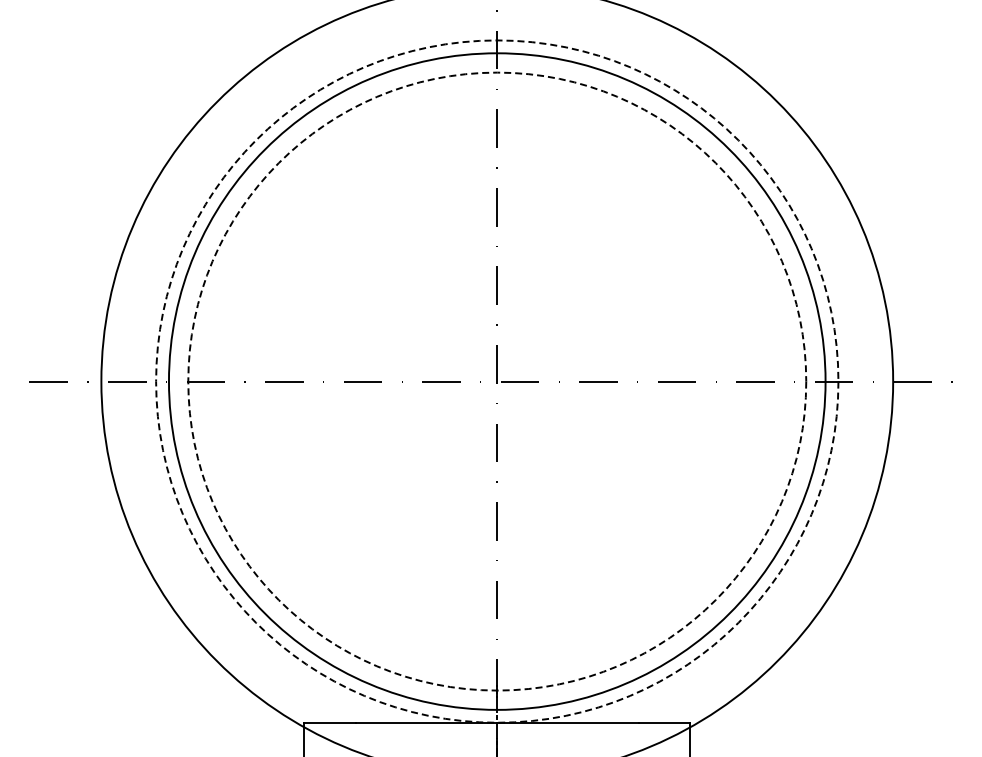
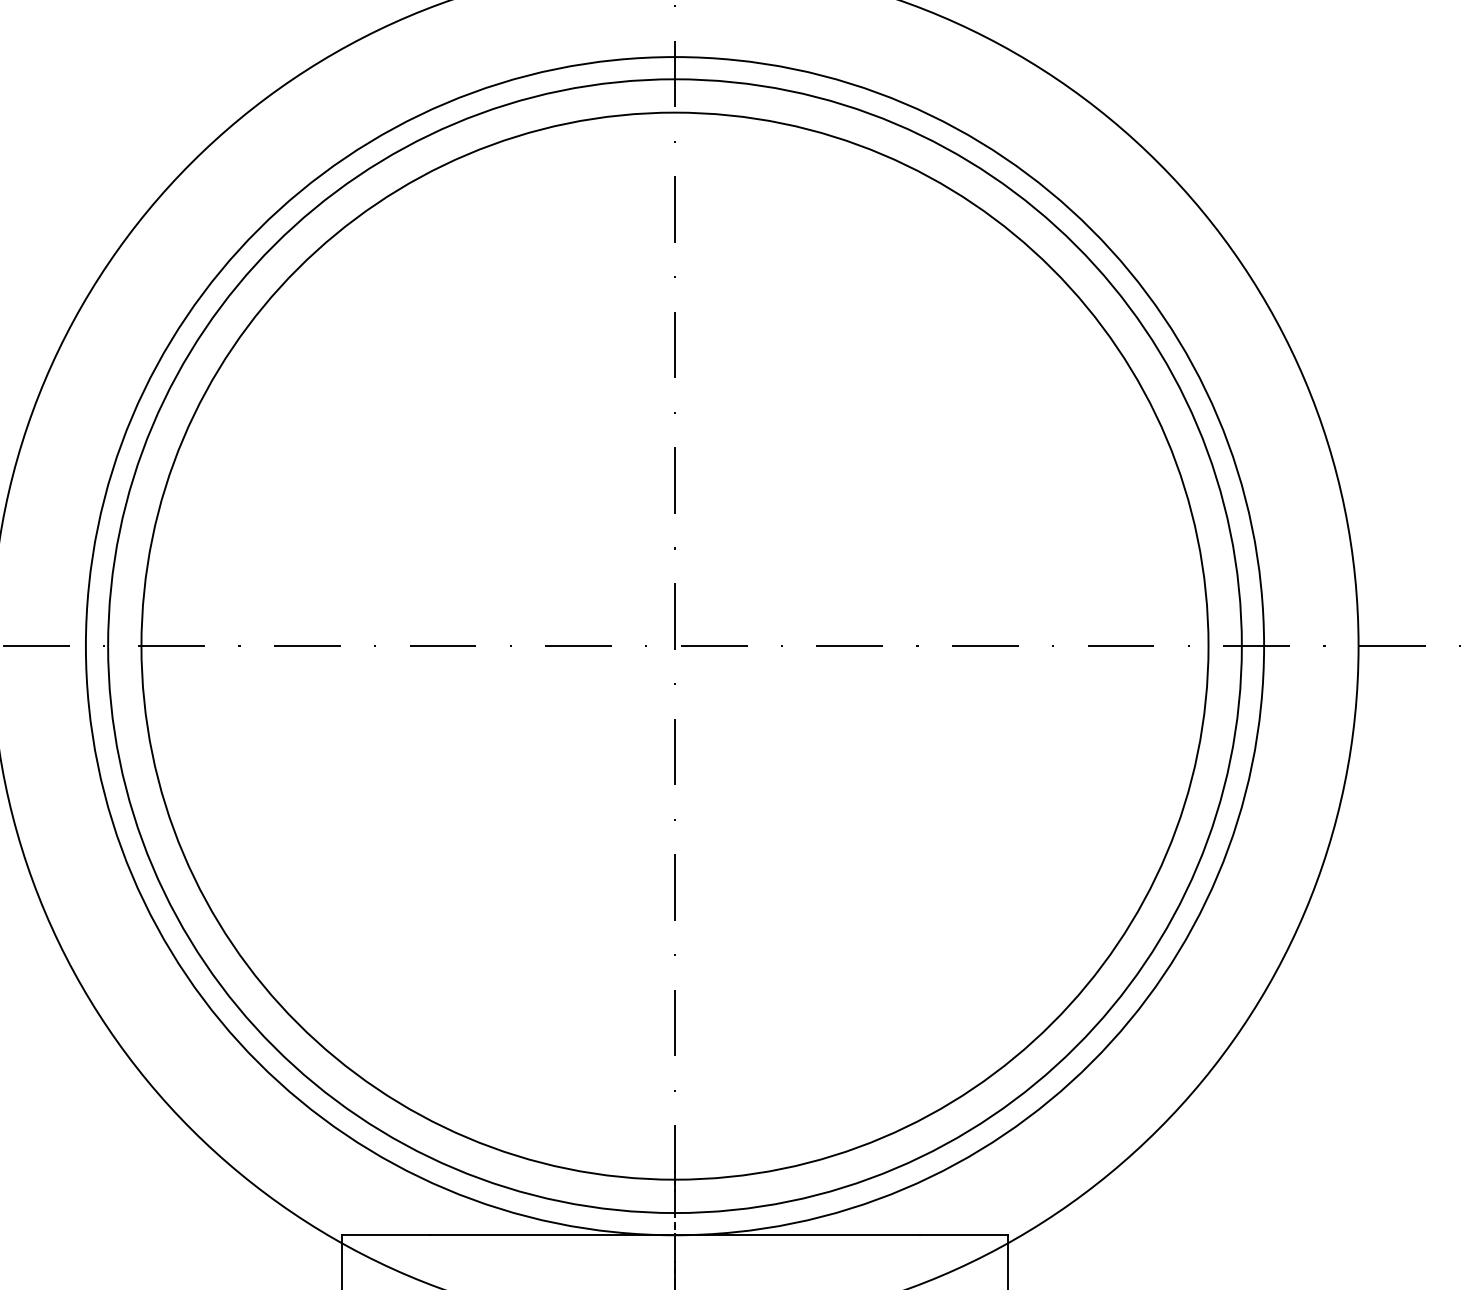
circle: (497, 381) -> (675, 646), dashed -> solid
circle: (497, 381) -> (675, 646), dashed -> solid

